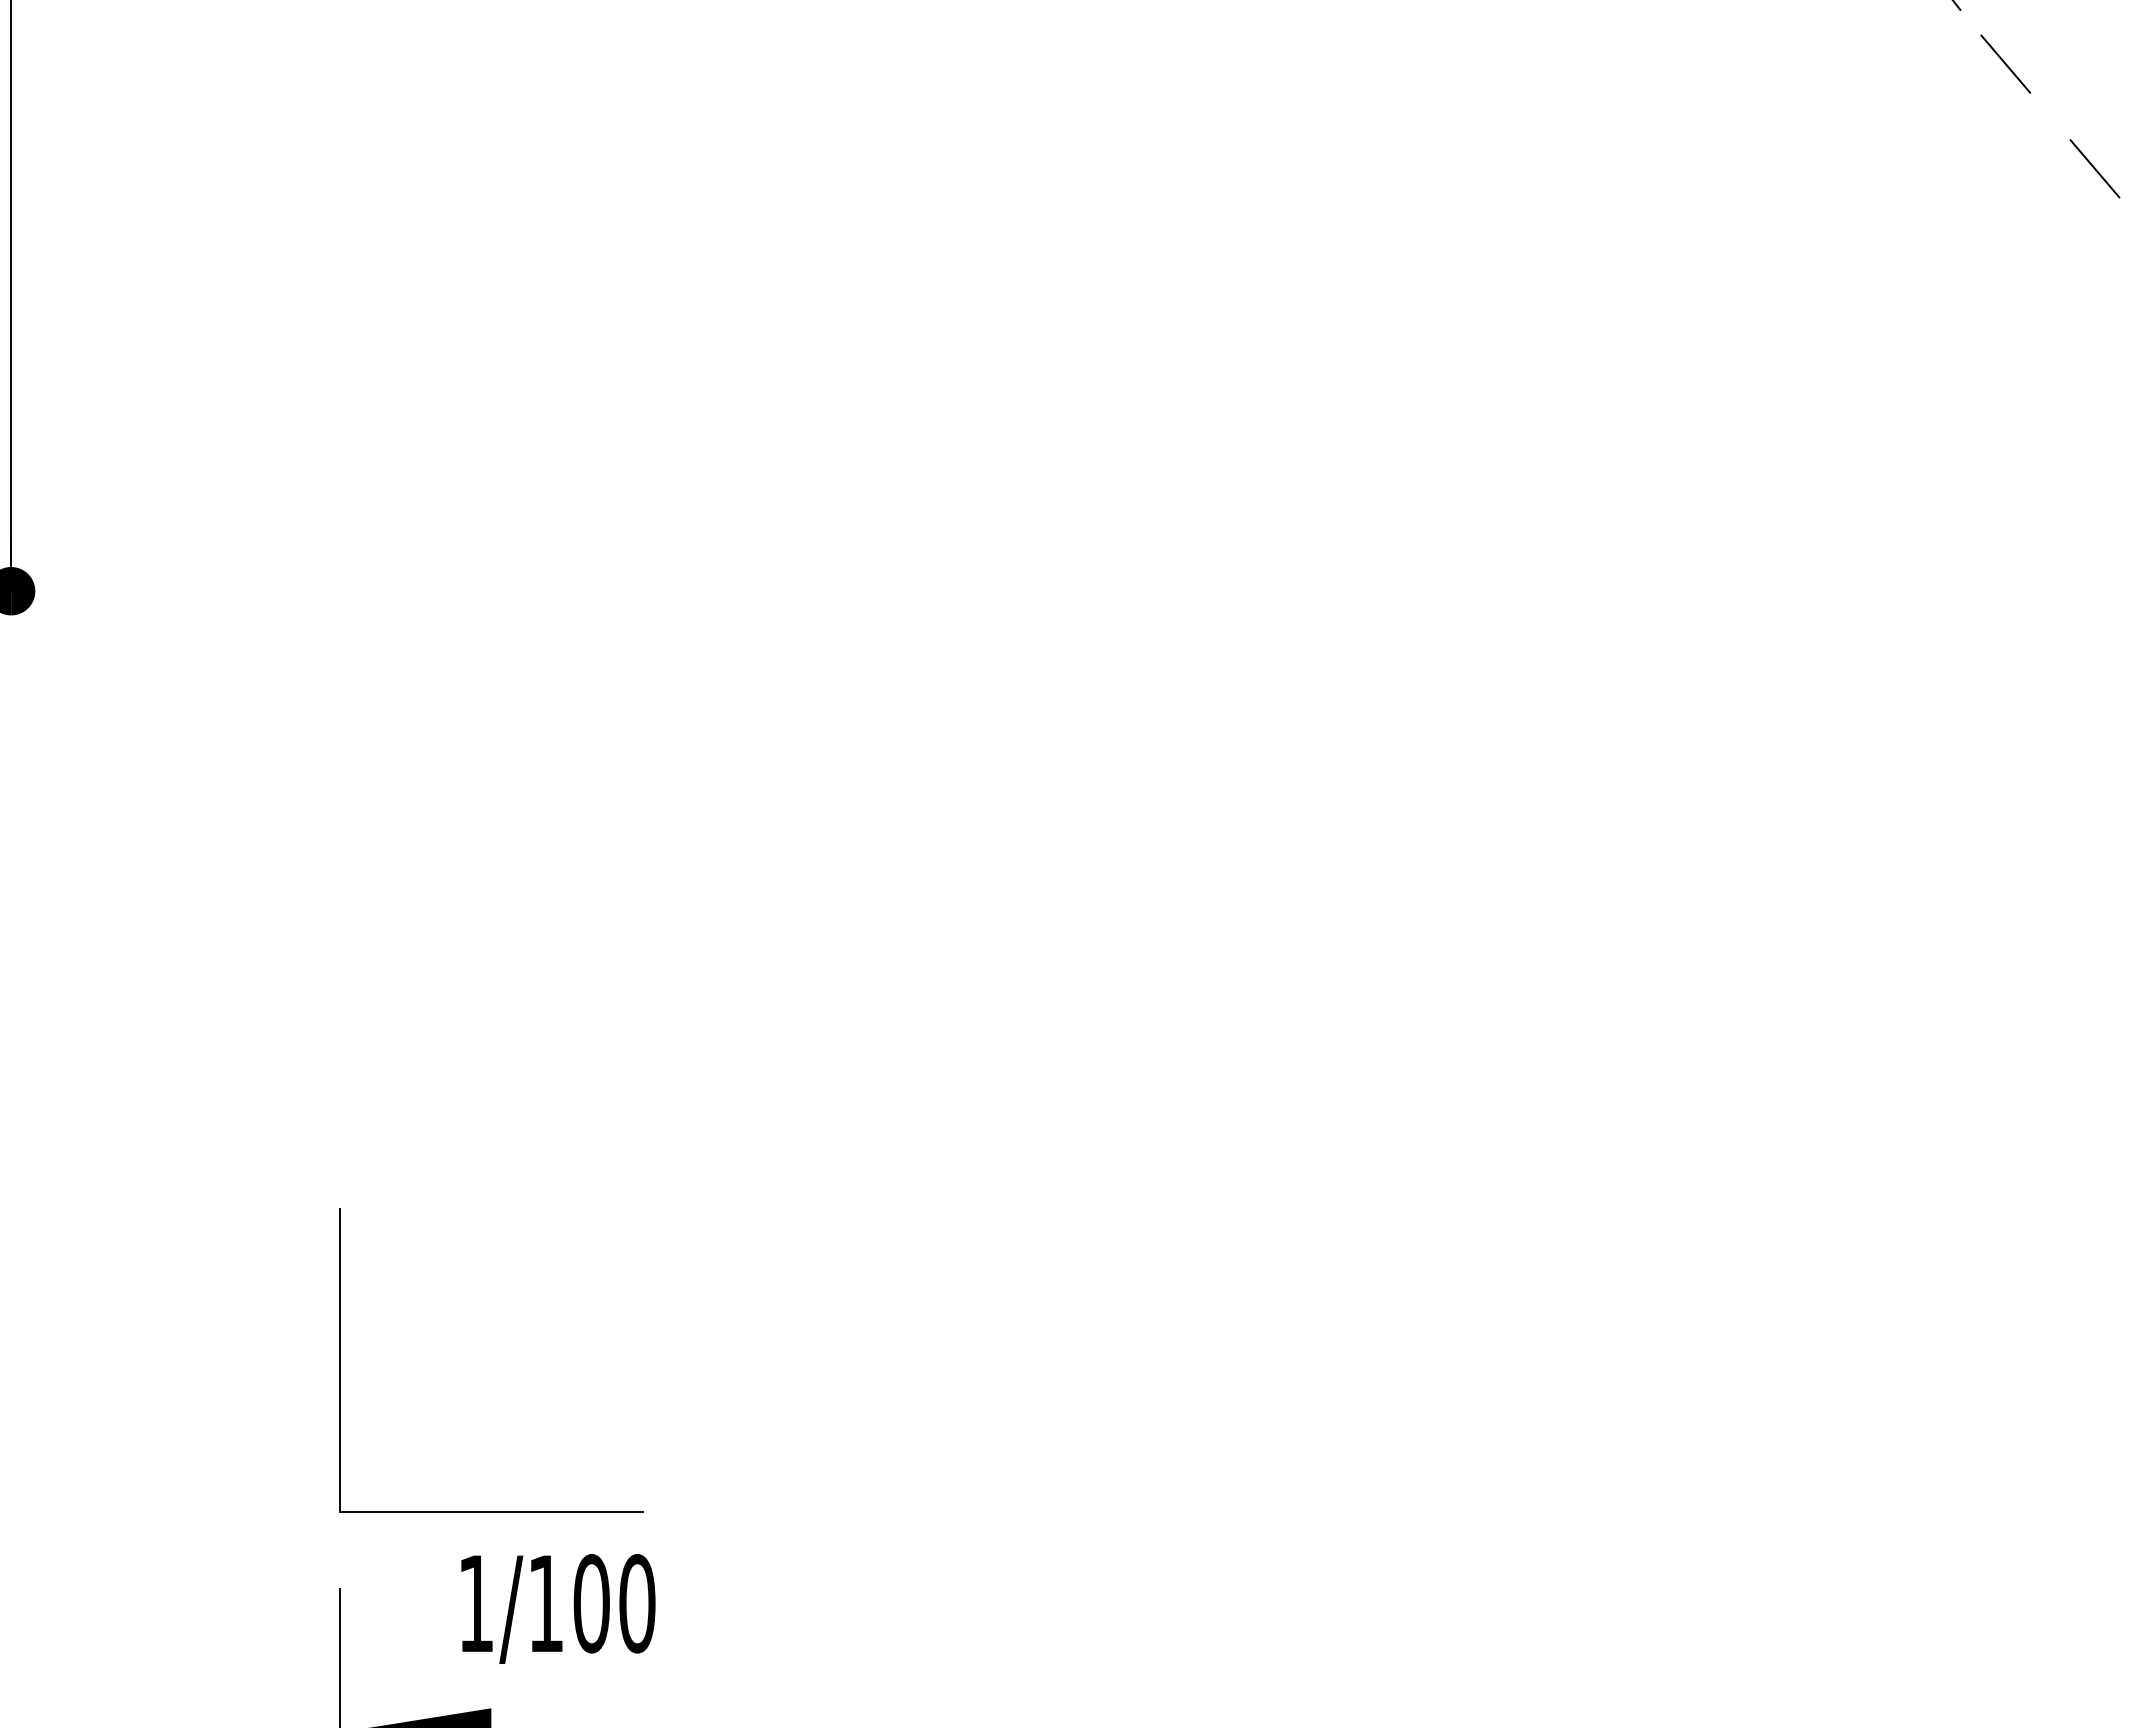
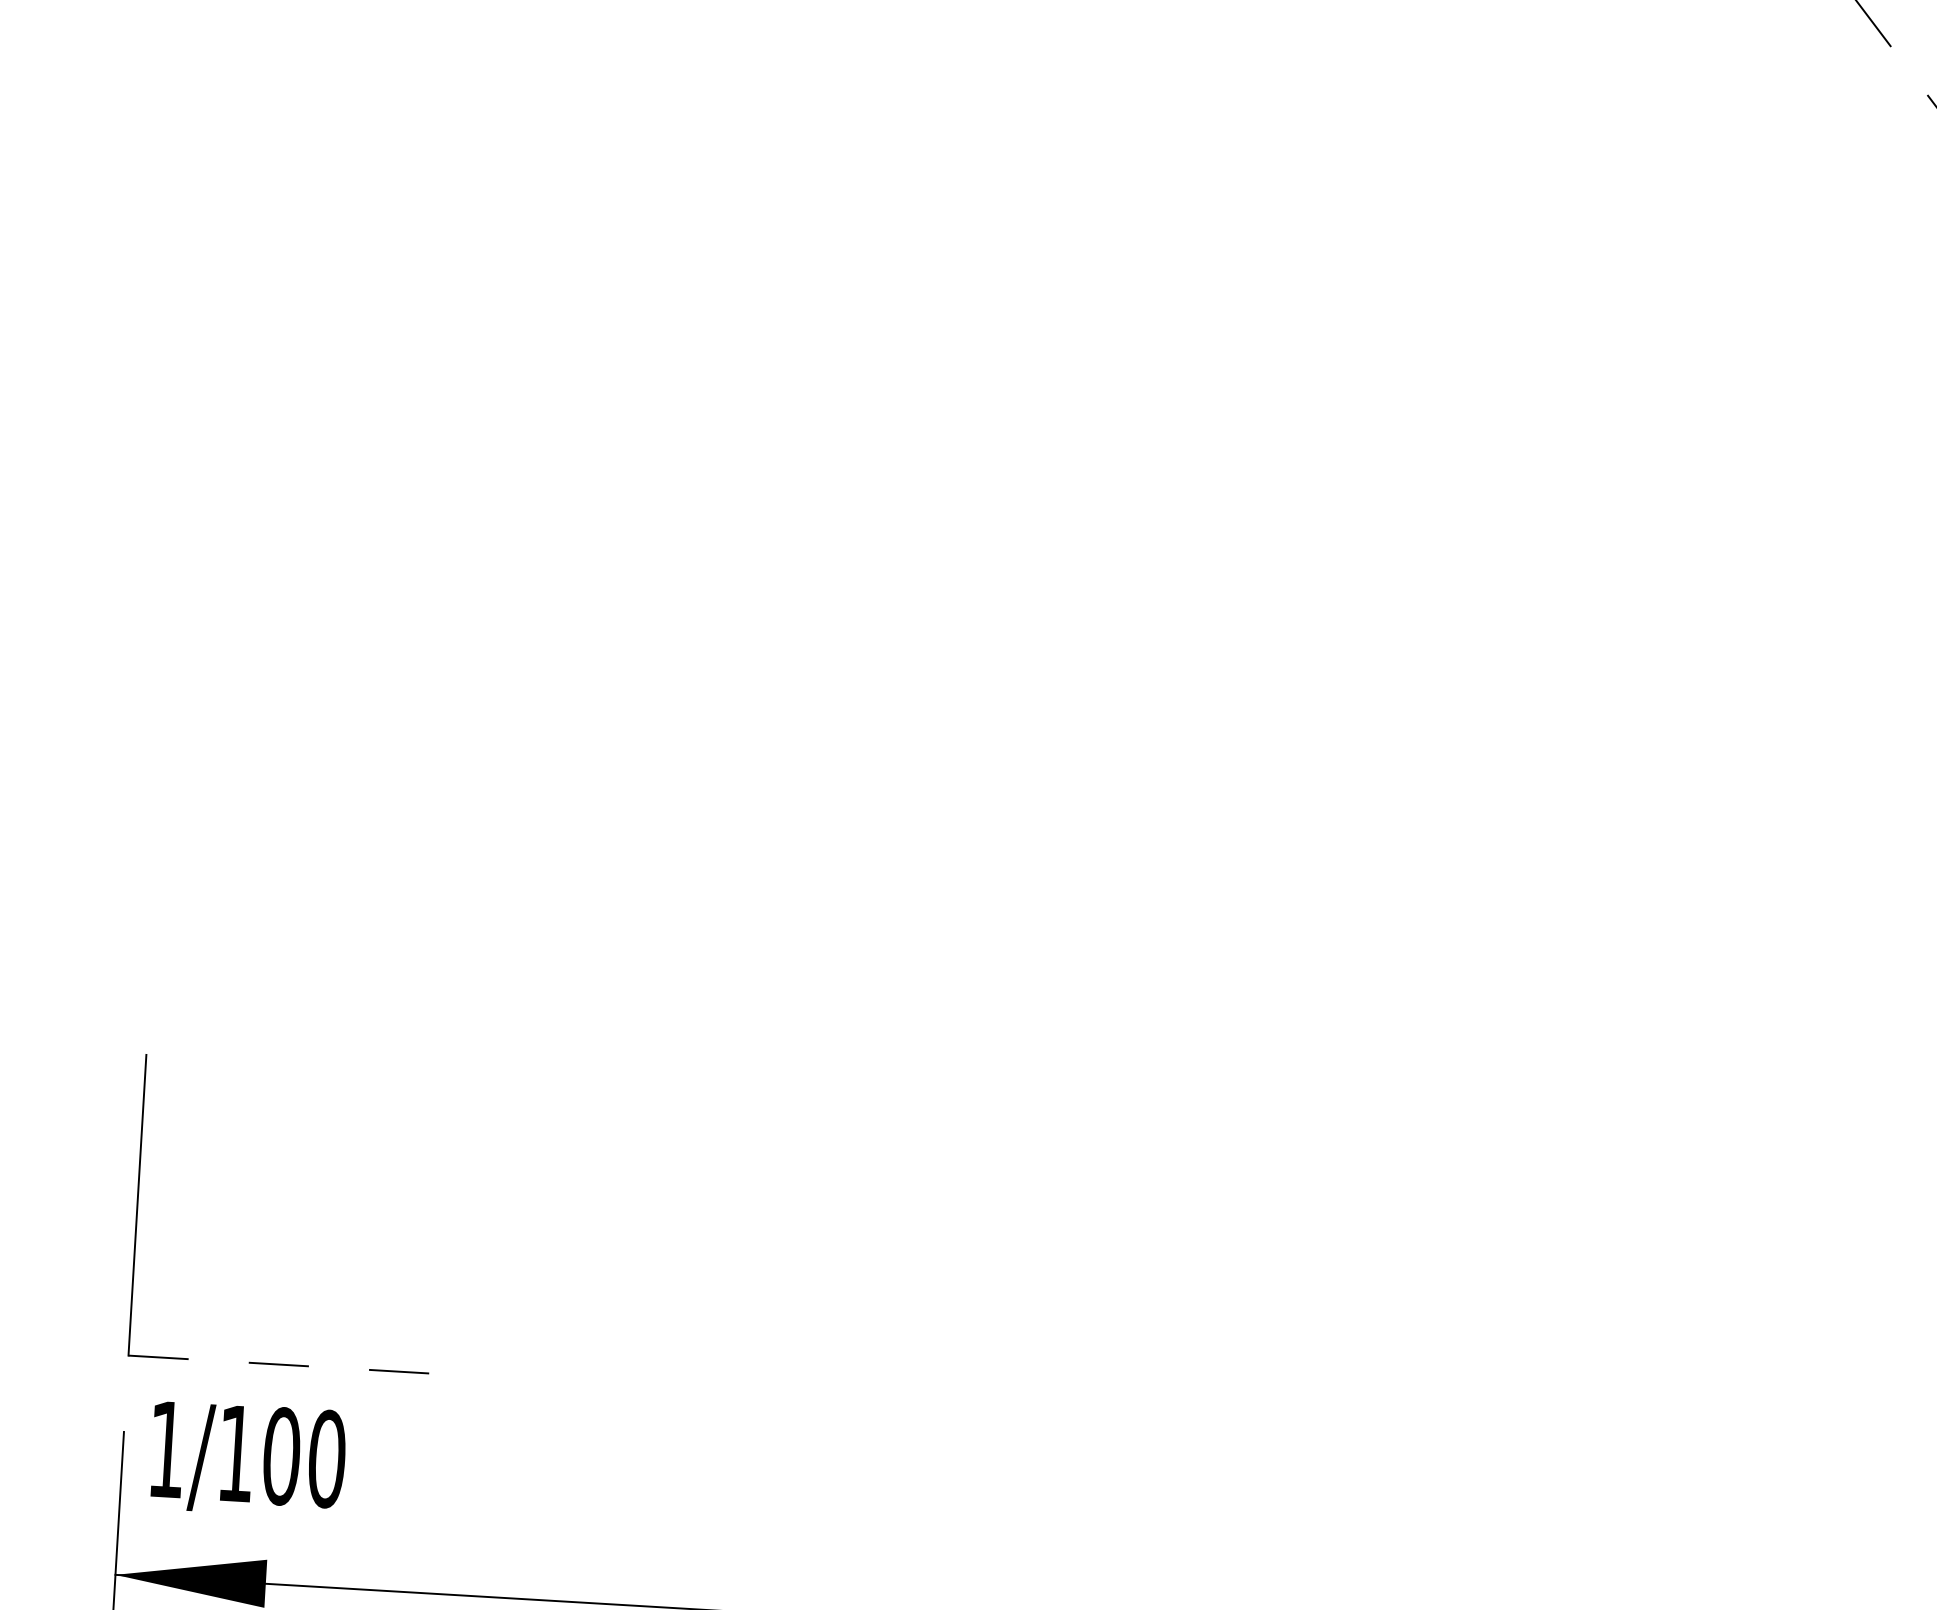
line: (490, 1511) -> (278, 1364), solid -> dashed
text: (558, 1608) -> (248, 1459), moved

